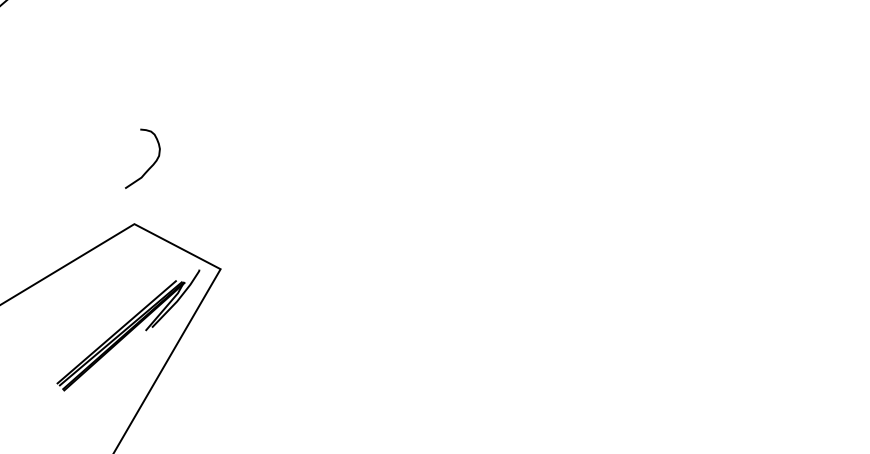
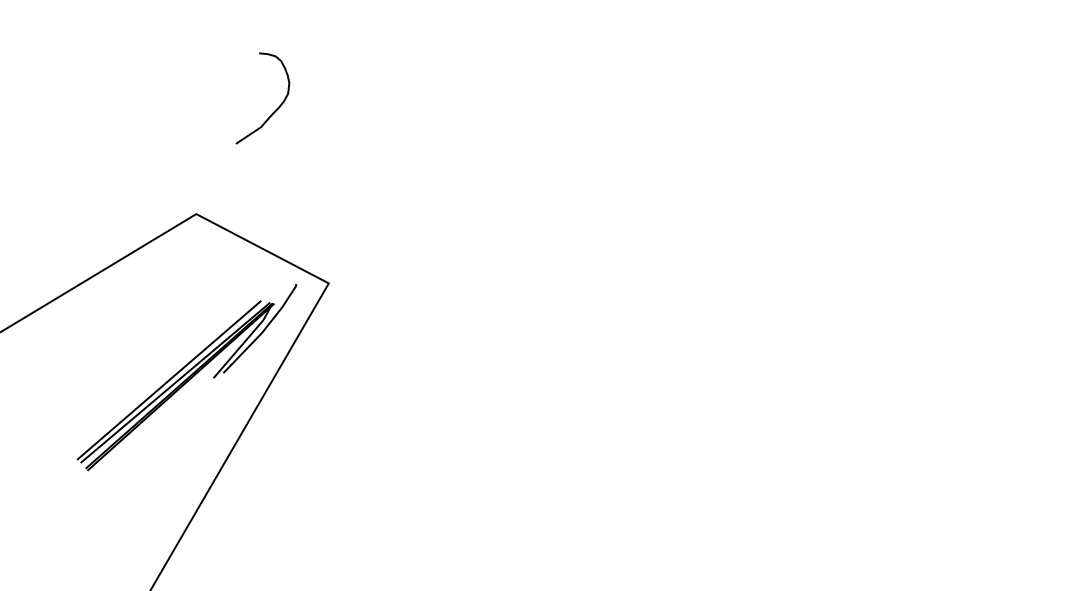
curve: (150, 166) -> (274, 110), moved

